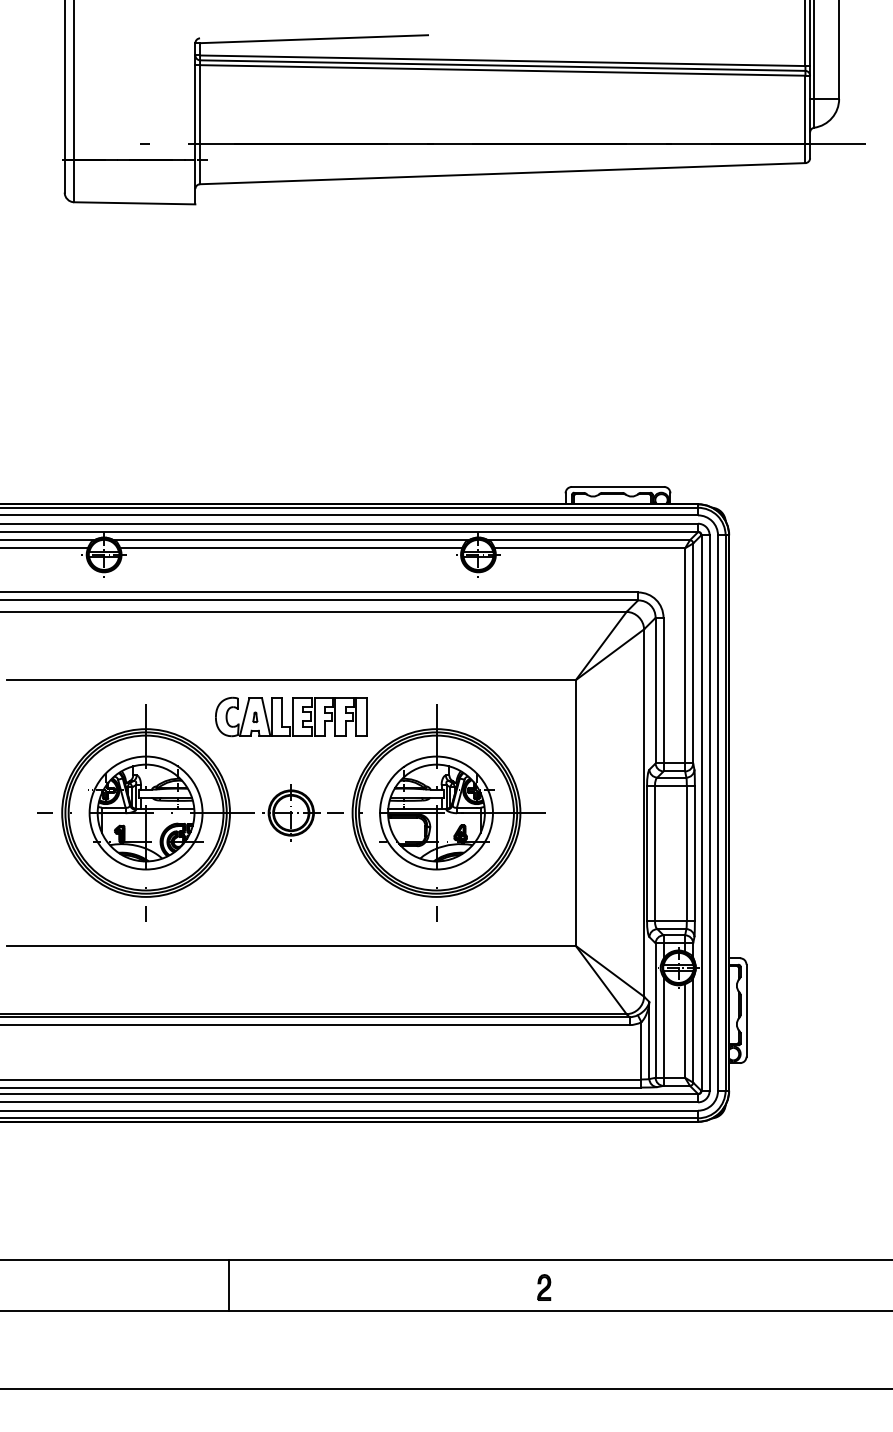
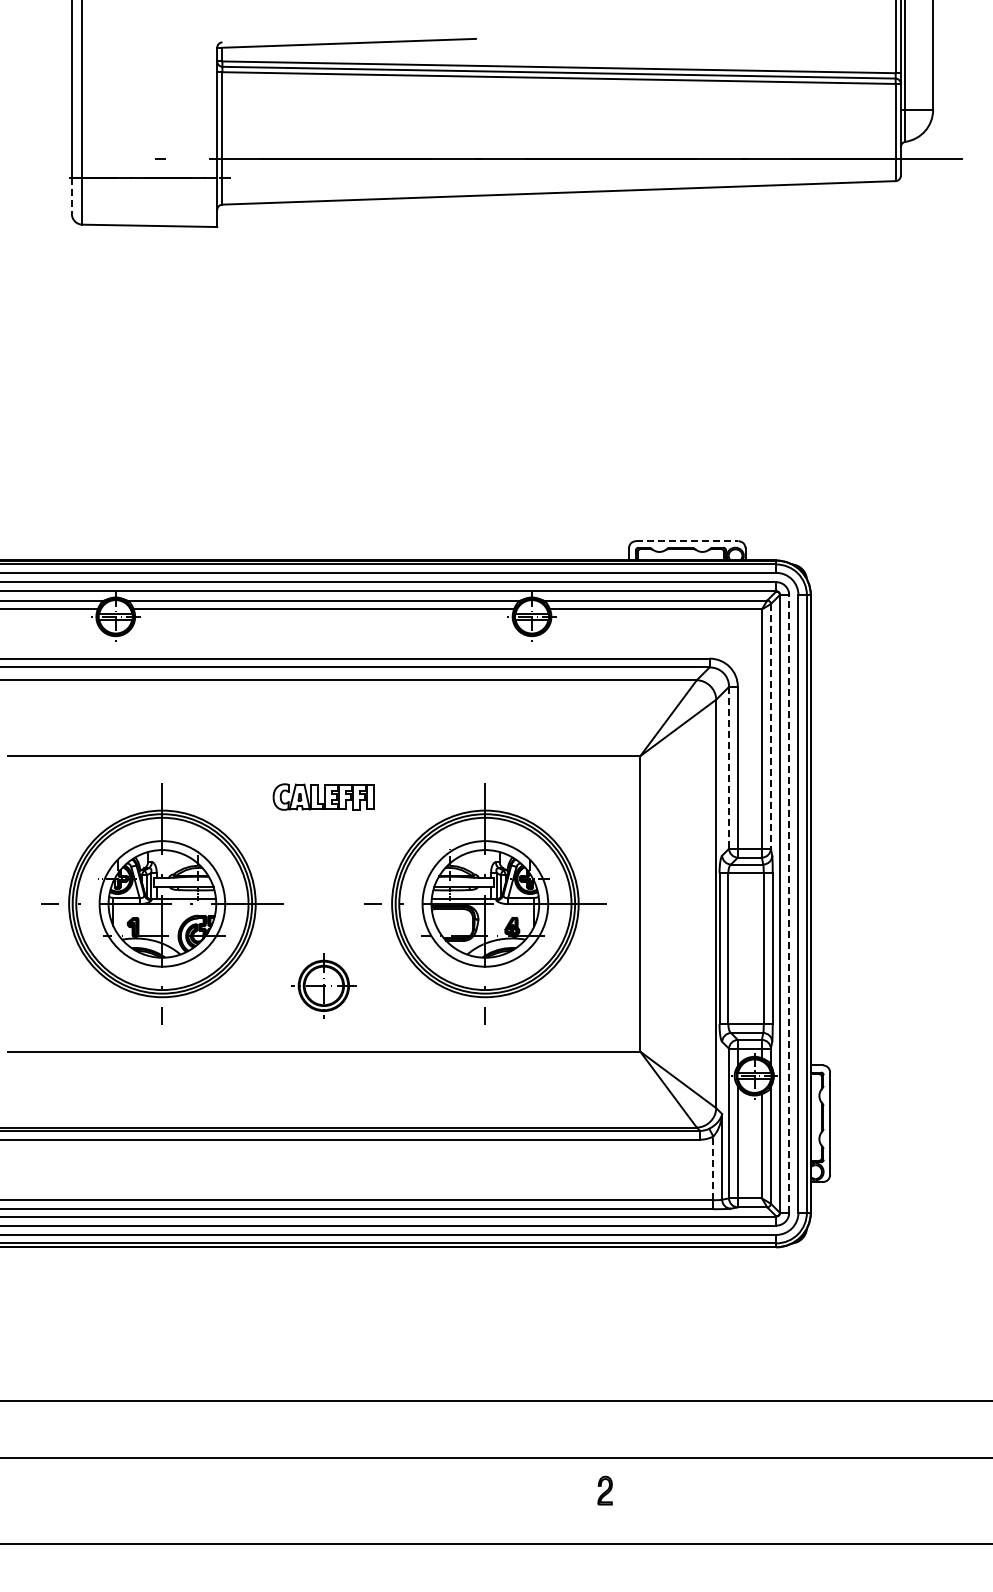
line: (64, 176) -> (71, 196), solid -> dashed
line: (618, 487) -> (687, 541), solid -> dashed
line: (692, 653) -> (770, 726), solid -> dashed
line: (656, 690) -> (729, 767), solid -> dashed
part: (290, 716) -> (323, 796), size x0.6
part: (290, 812) -> (323, 985), moved
line: (709, 812) -> (789, 903), solid -> dashed
line: (641, 1050) -> (713, 1168), solid -> dashed
line: (228, 1285) -> (254, 1429), removed
part: (543, 1287) -> (604, 1490), moved

